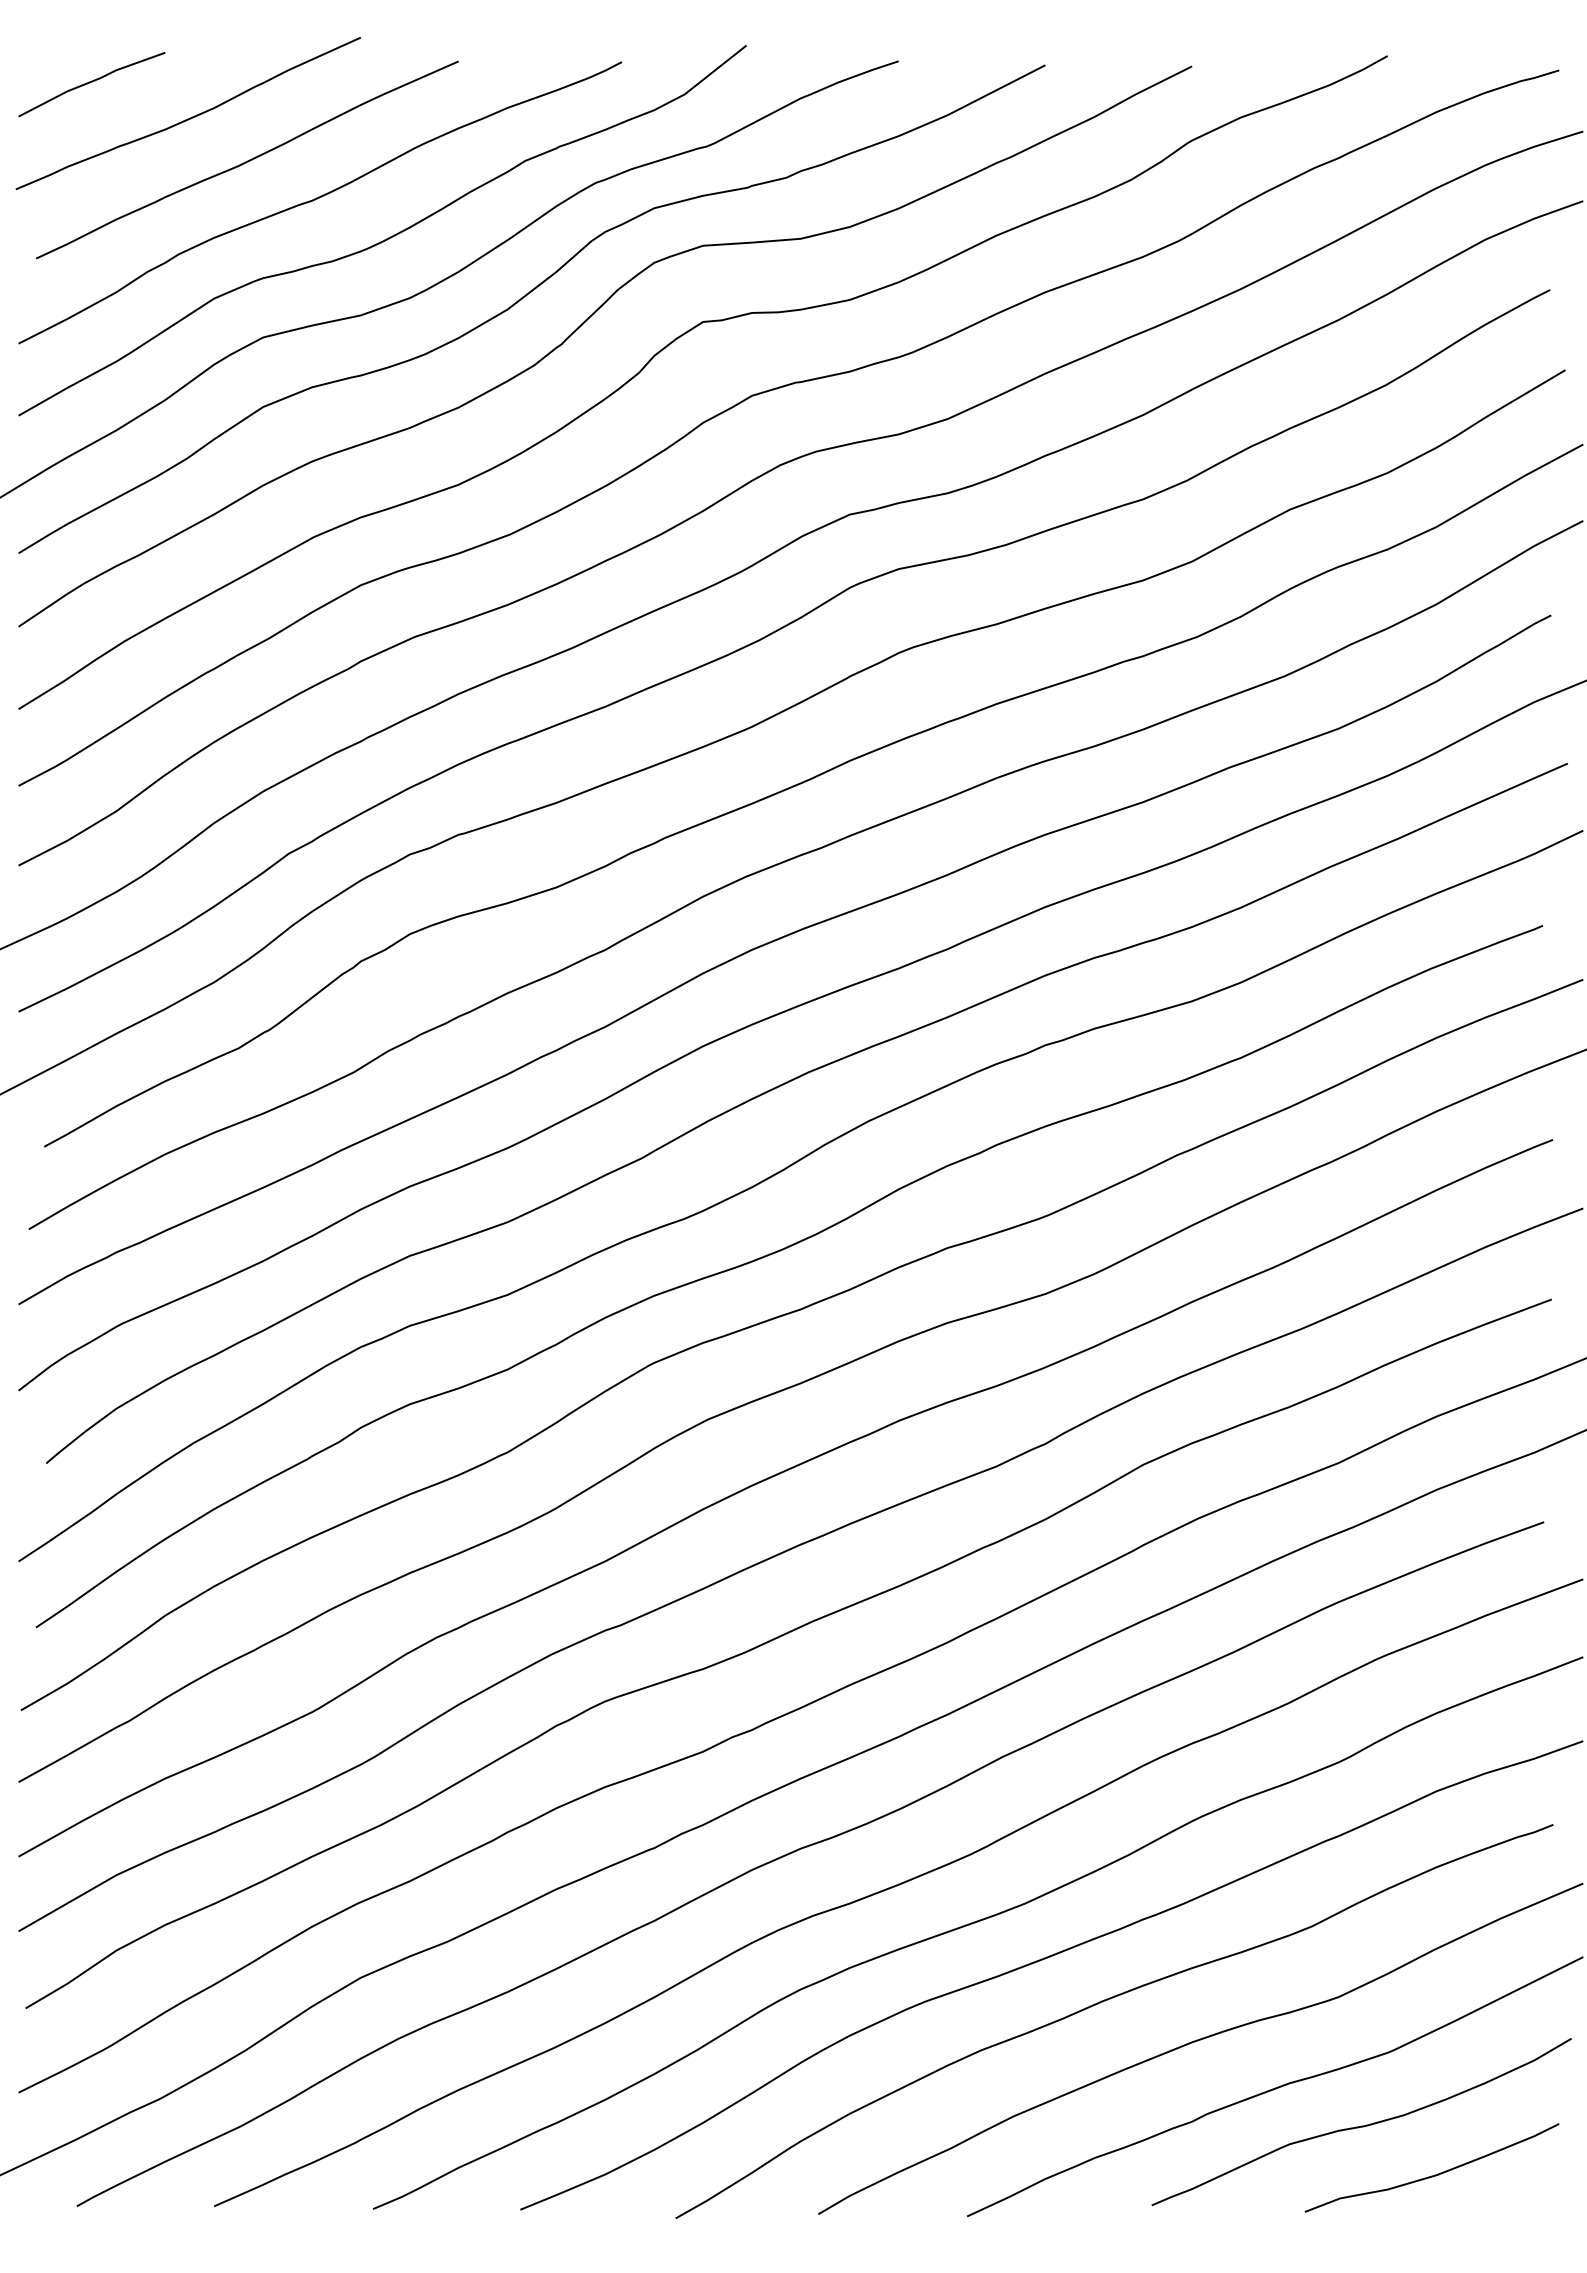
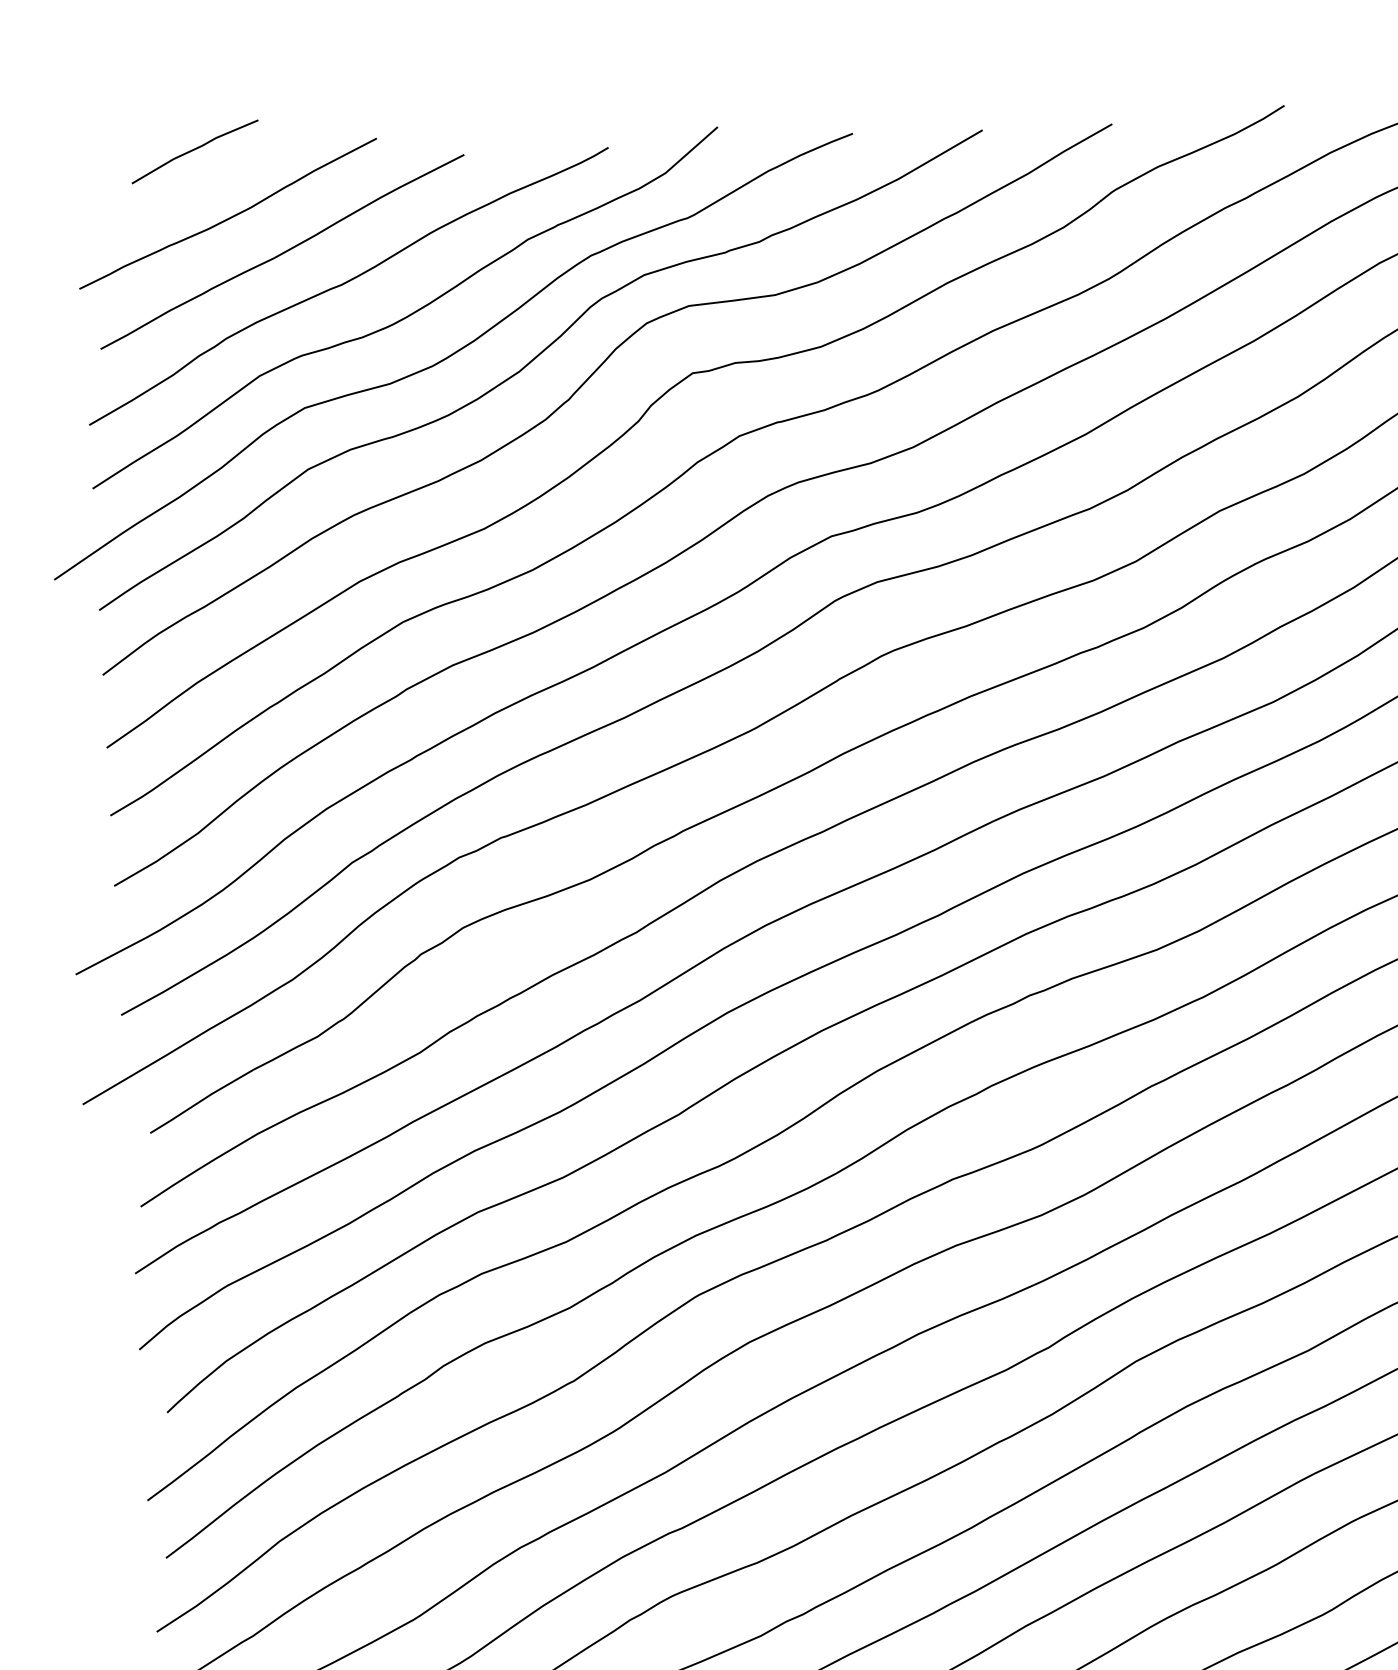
line: (90, 83) -> (193, 150), moved

